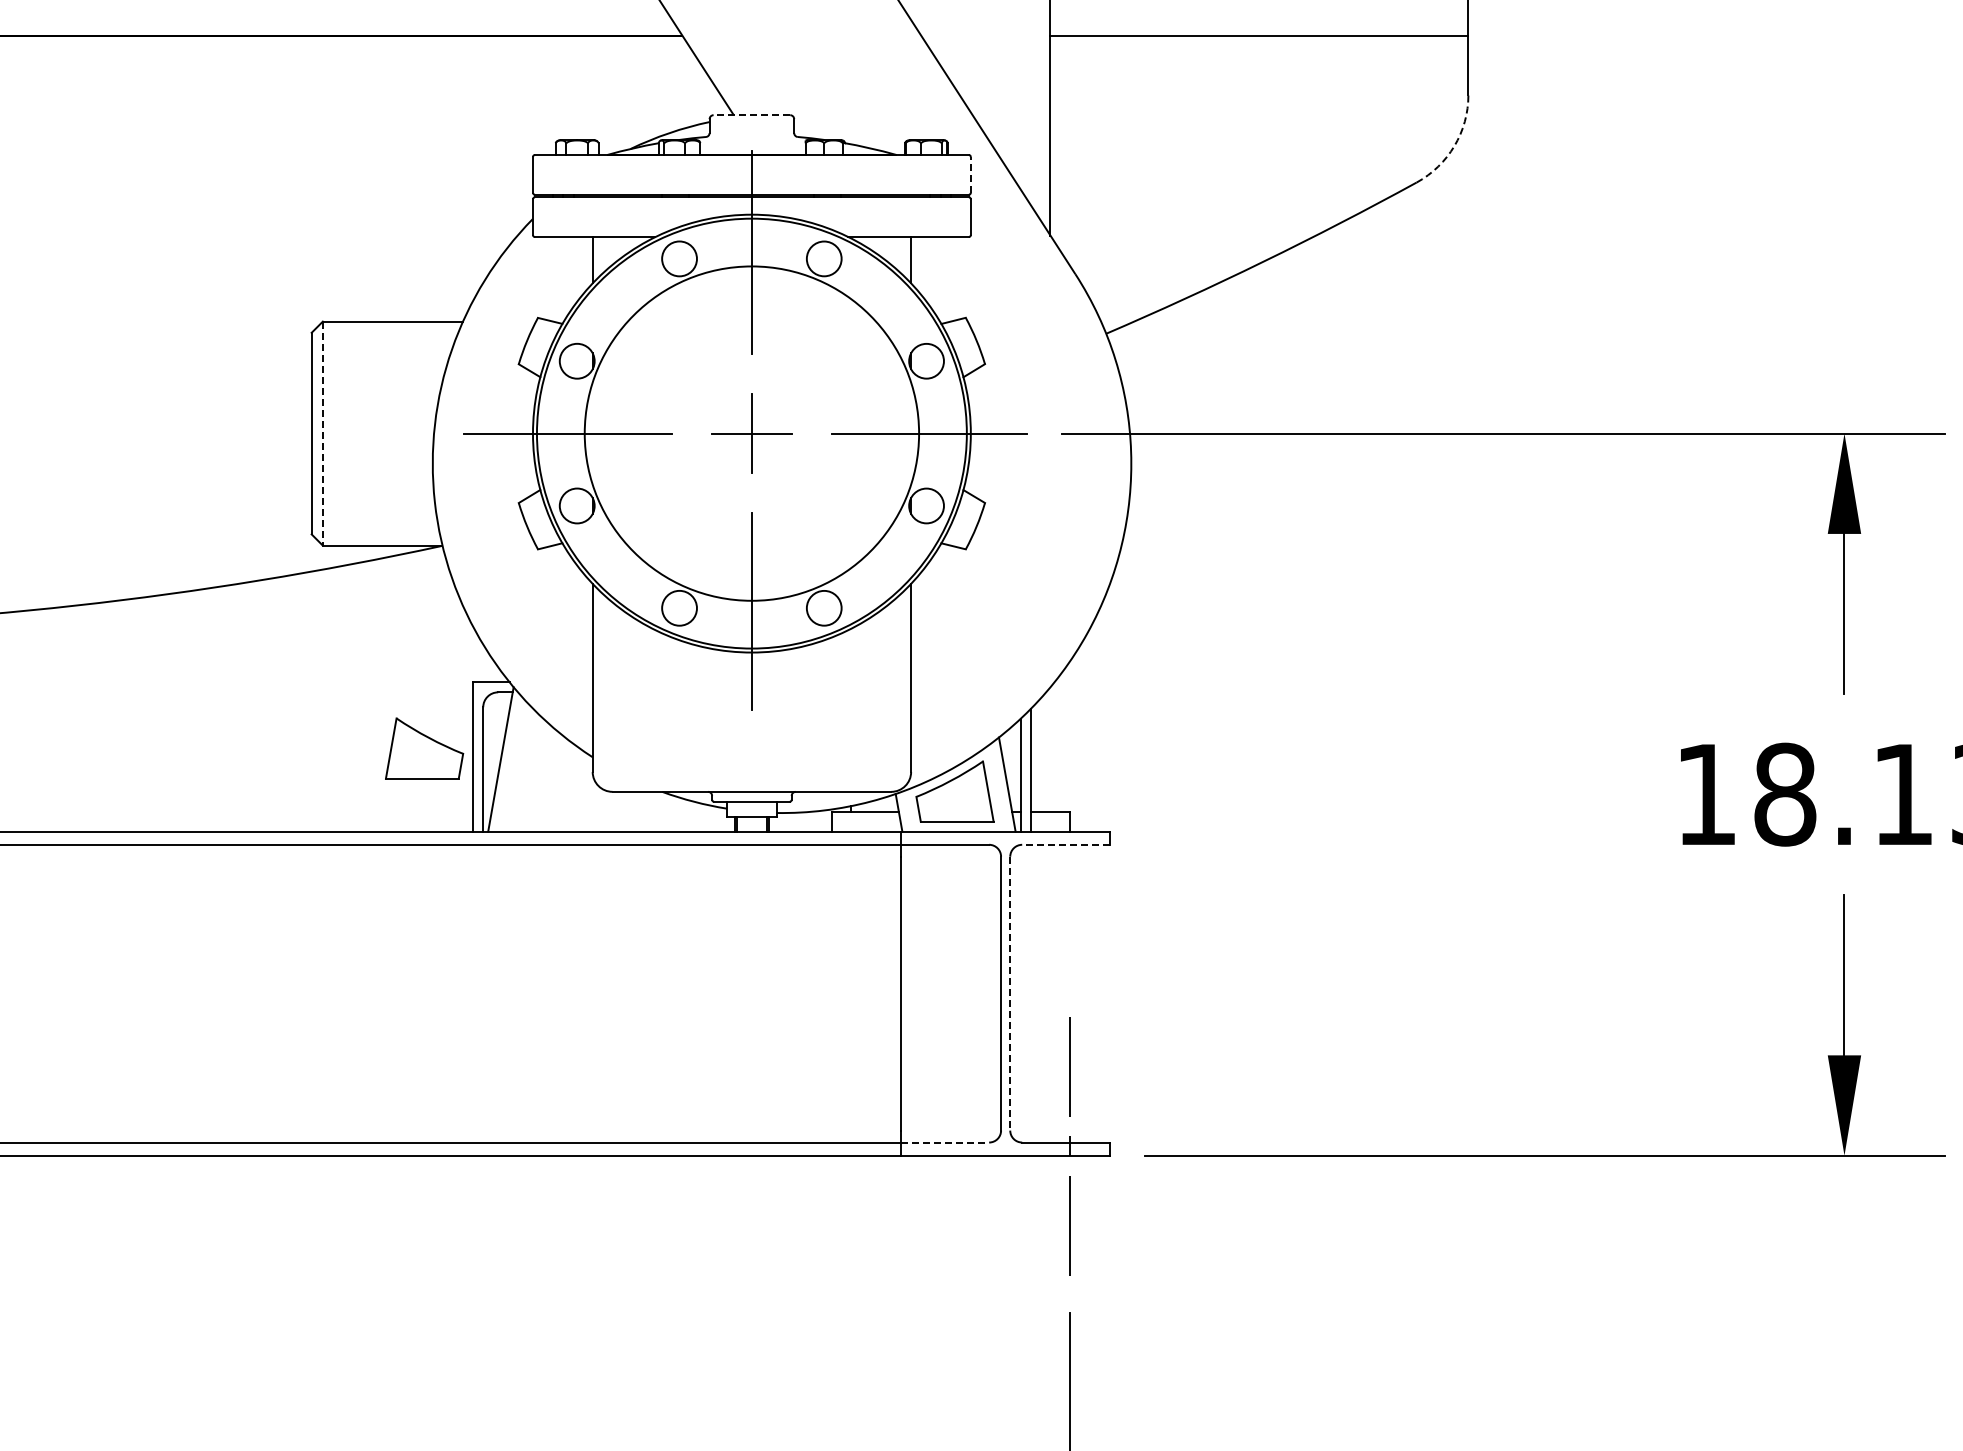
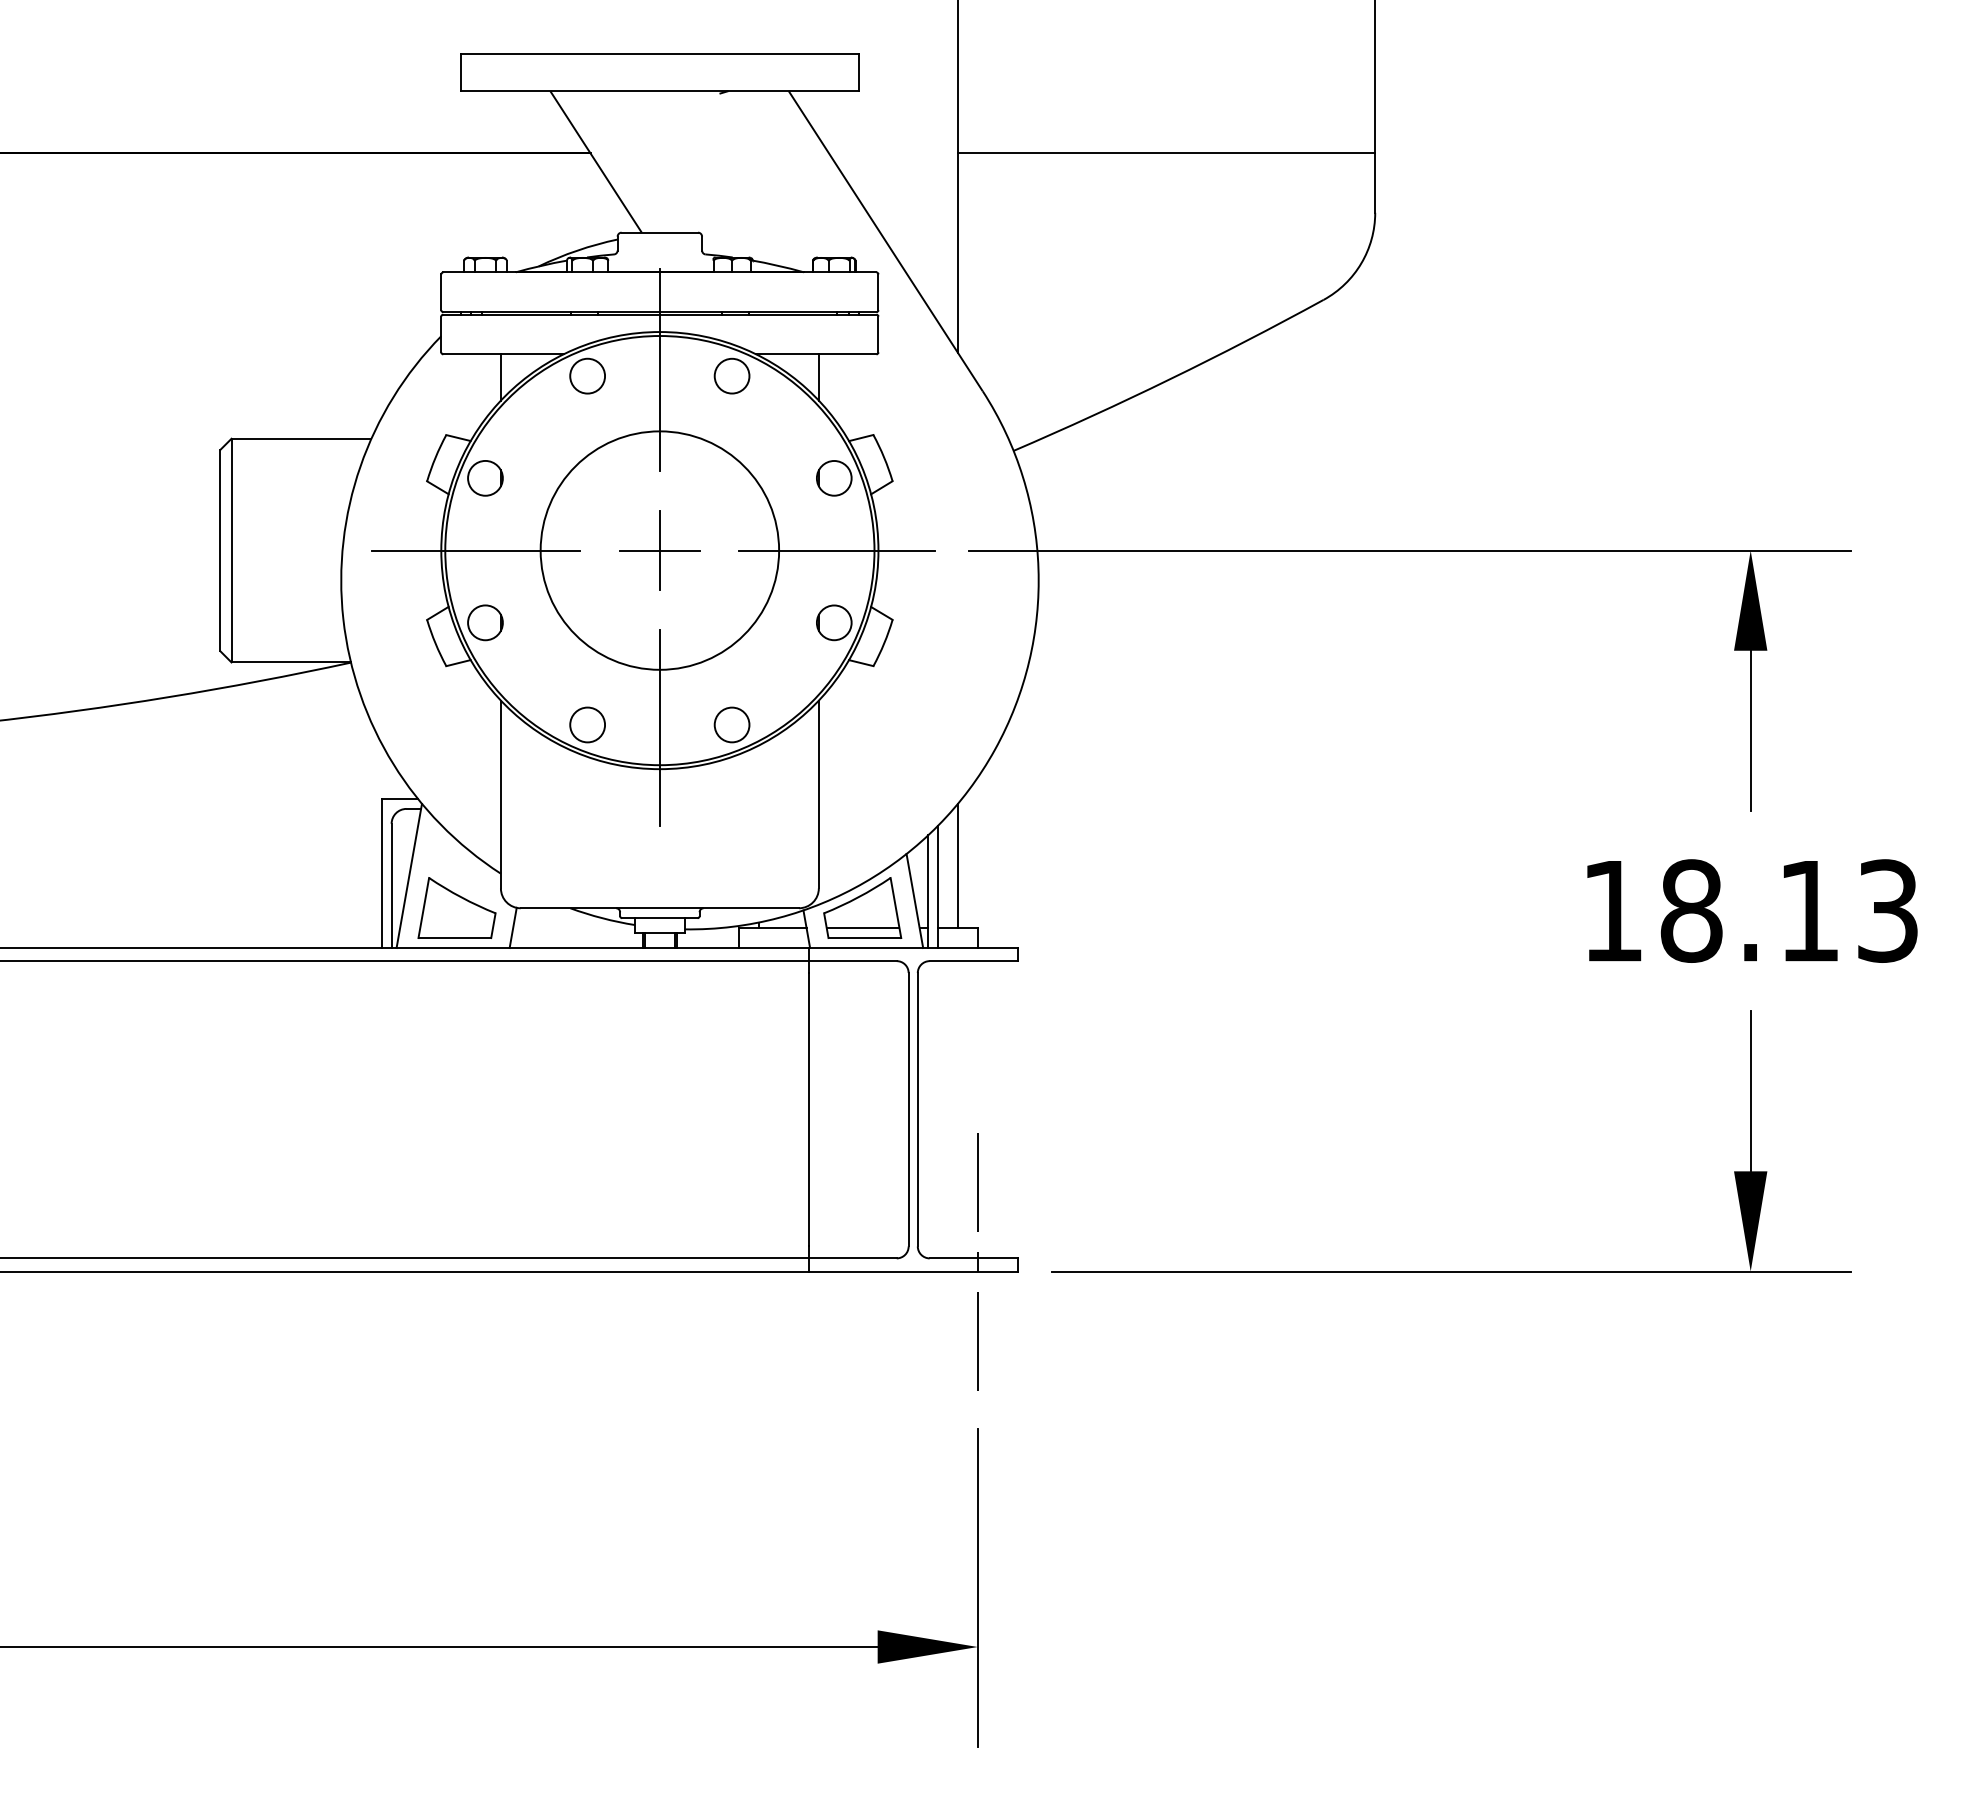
line: (751, 115) -> (659, 232), dashed -> solid
arc: (1454, 146) -> (1361, 263), dashed -> solid
line: (970, 175) -> (878, 292), dashed -> solid
line: (322, 433) -> (231, 550), dashed -> solid
circle: (751, 433) -> (659, 550), size x0.71
part: (424, 748) -> (456, 907), moved
line: (1050, 749) -> (957, 865), added
line: (604, 811) -> (512, 927), added
line: (954, 812) -> (862, 928), added
line: (1066, 845) -> (973, 961), dashed -> solid
line: (1009, 993) -> (917, 1109), dashed -> solid
line: (944, 1142) -> (852, 1258), dashed -> solid

